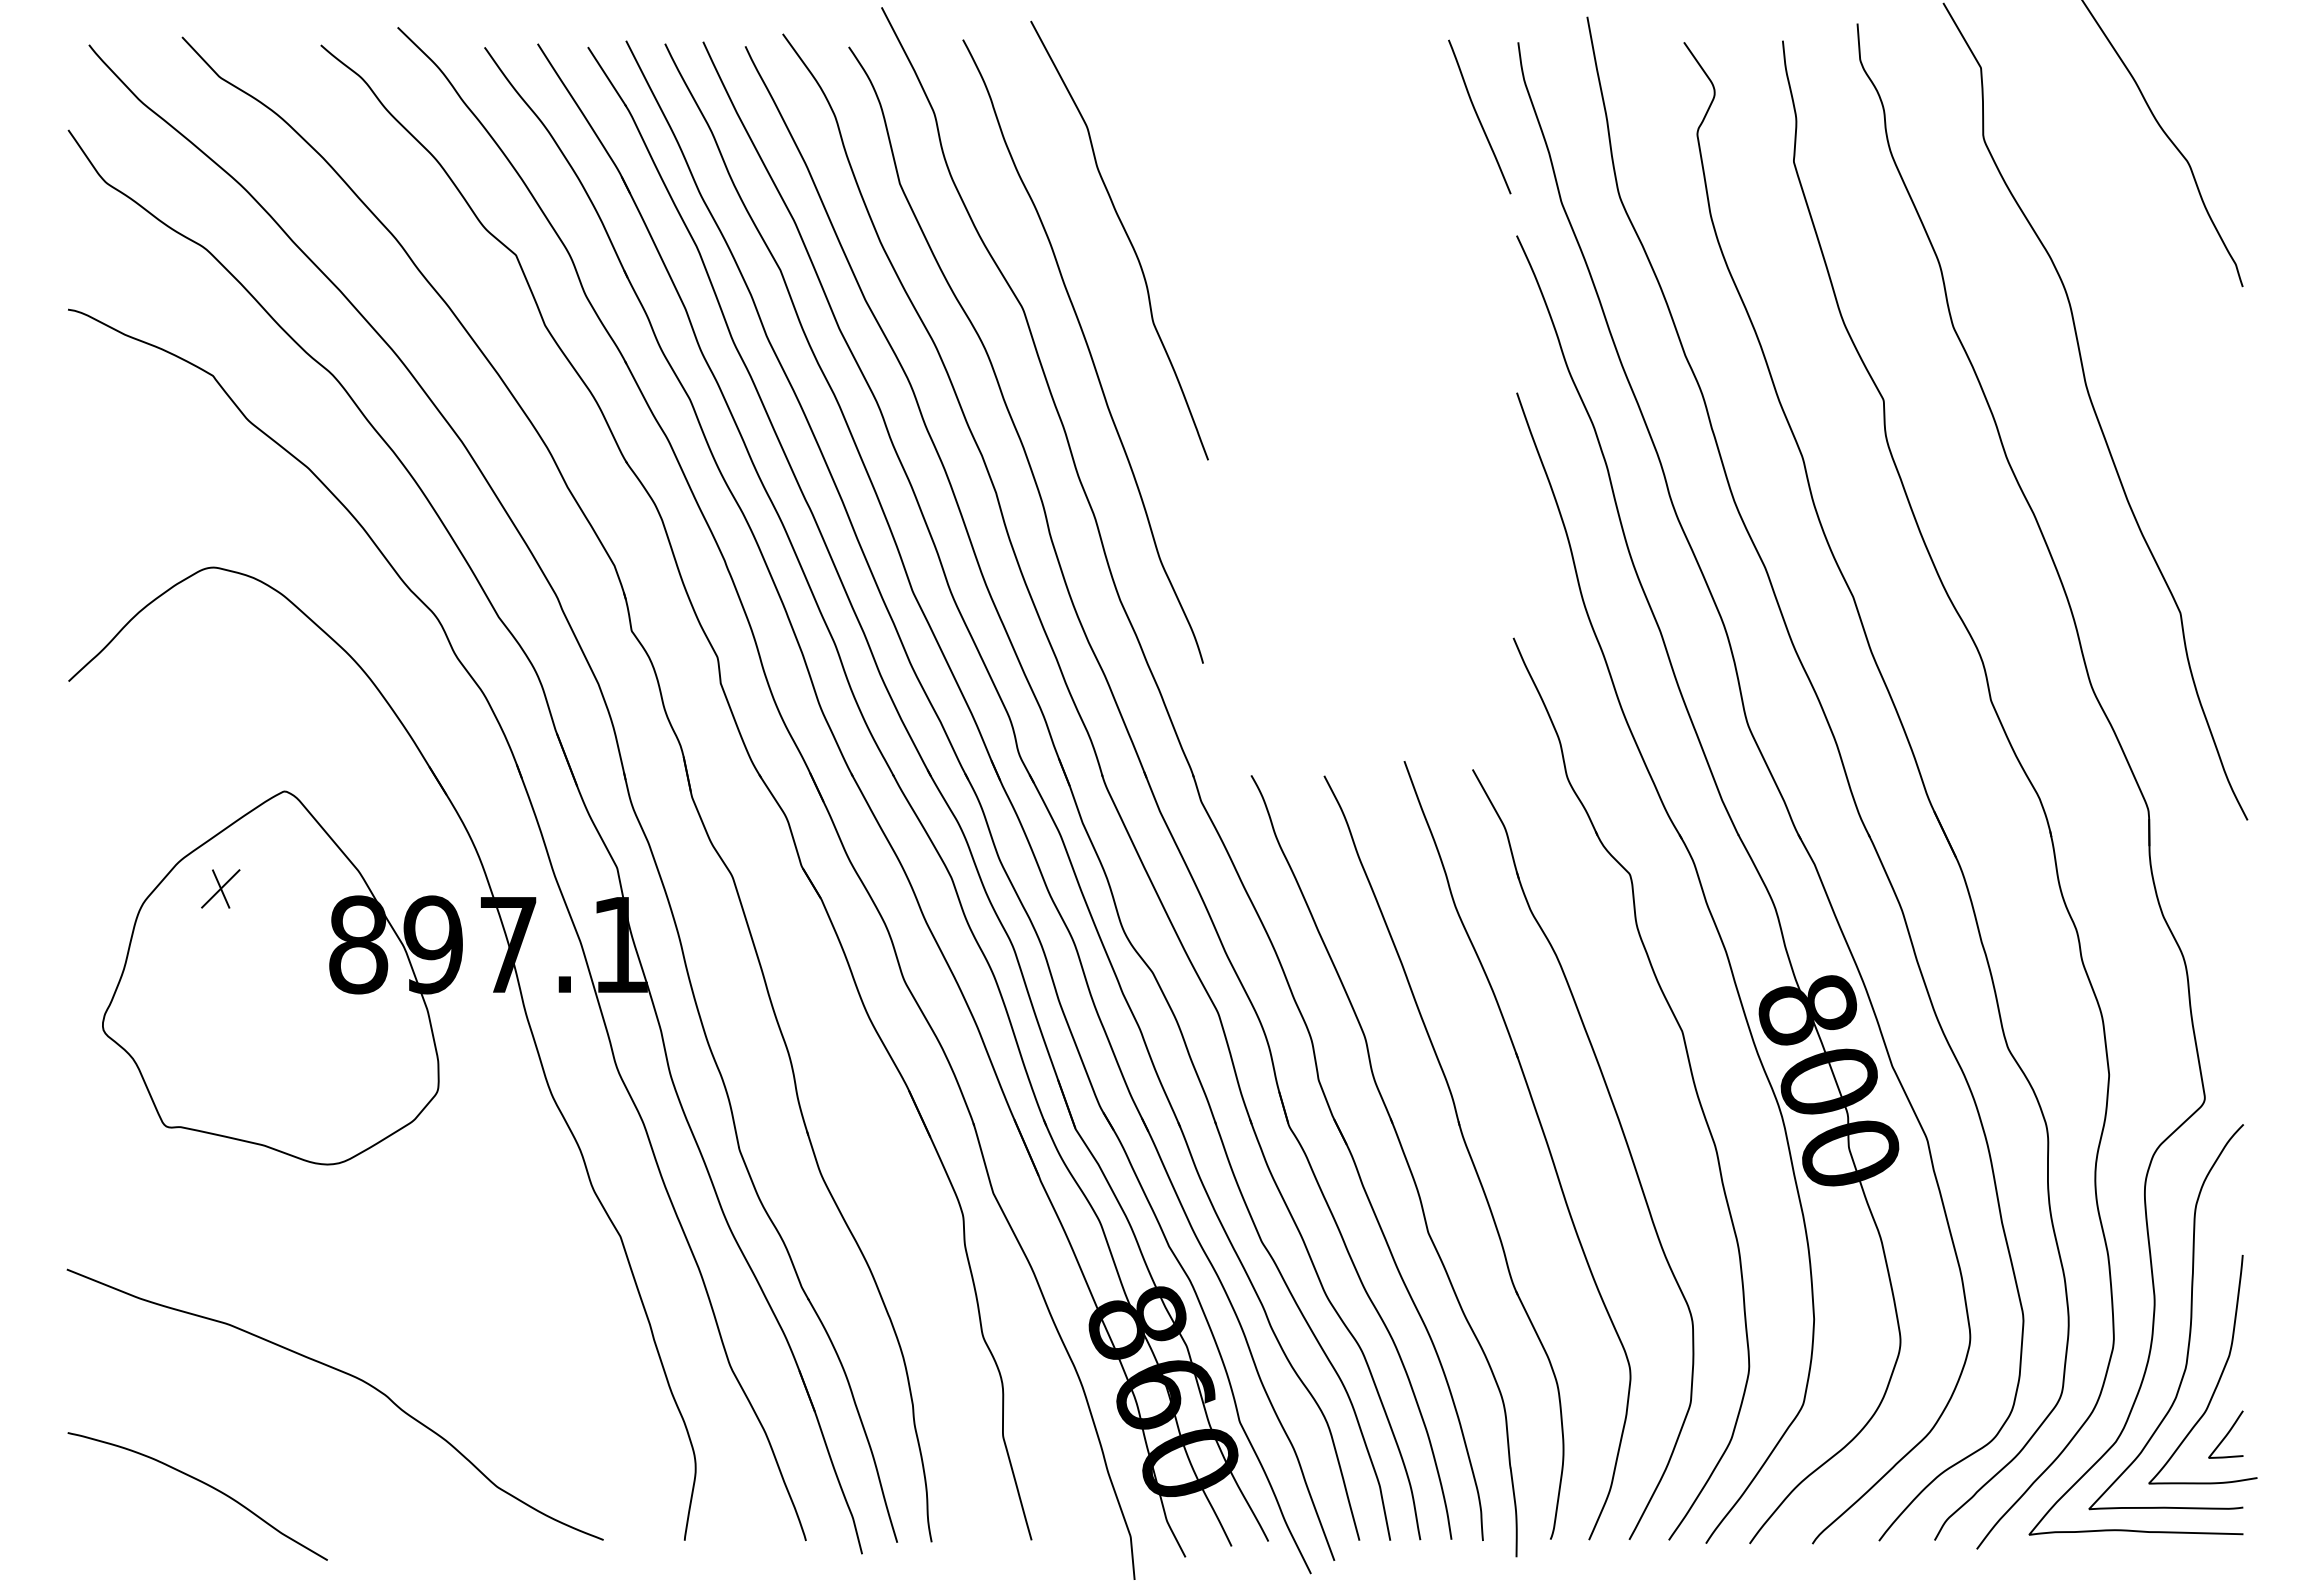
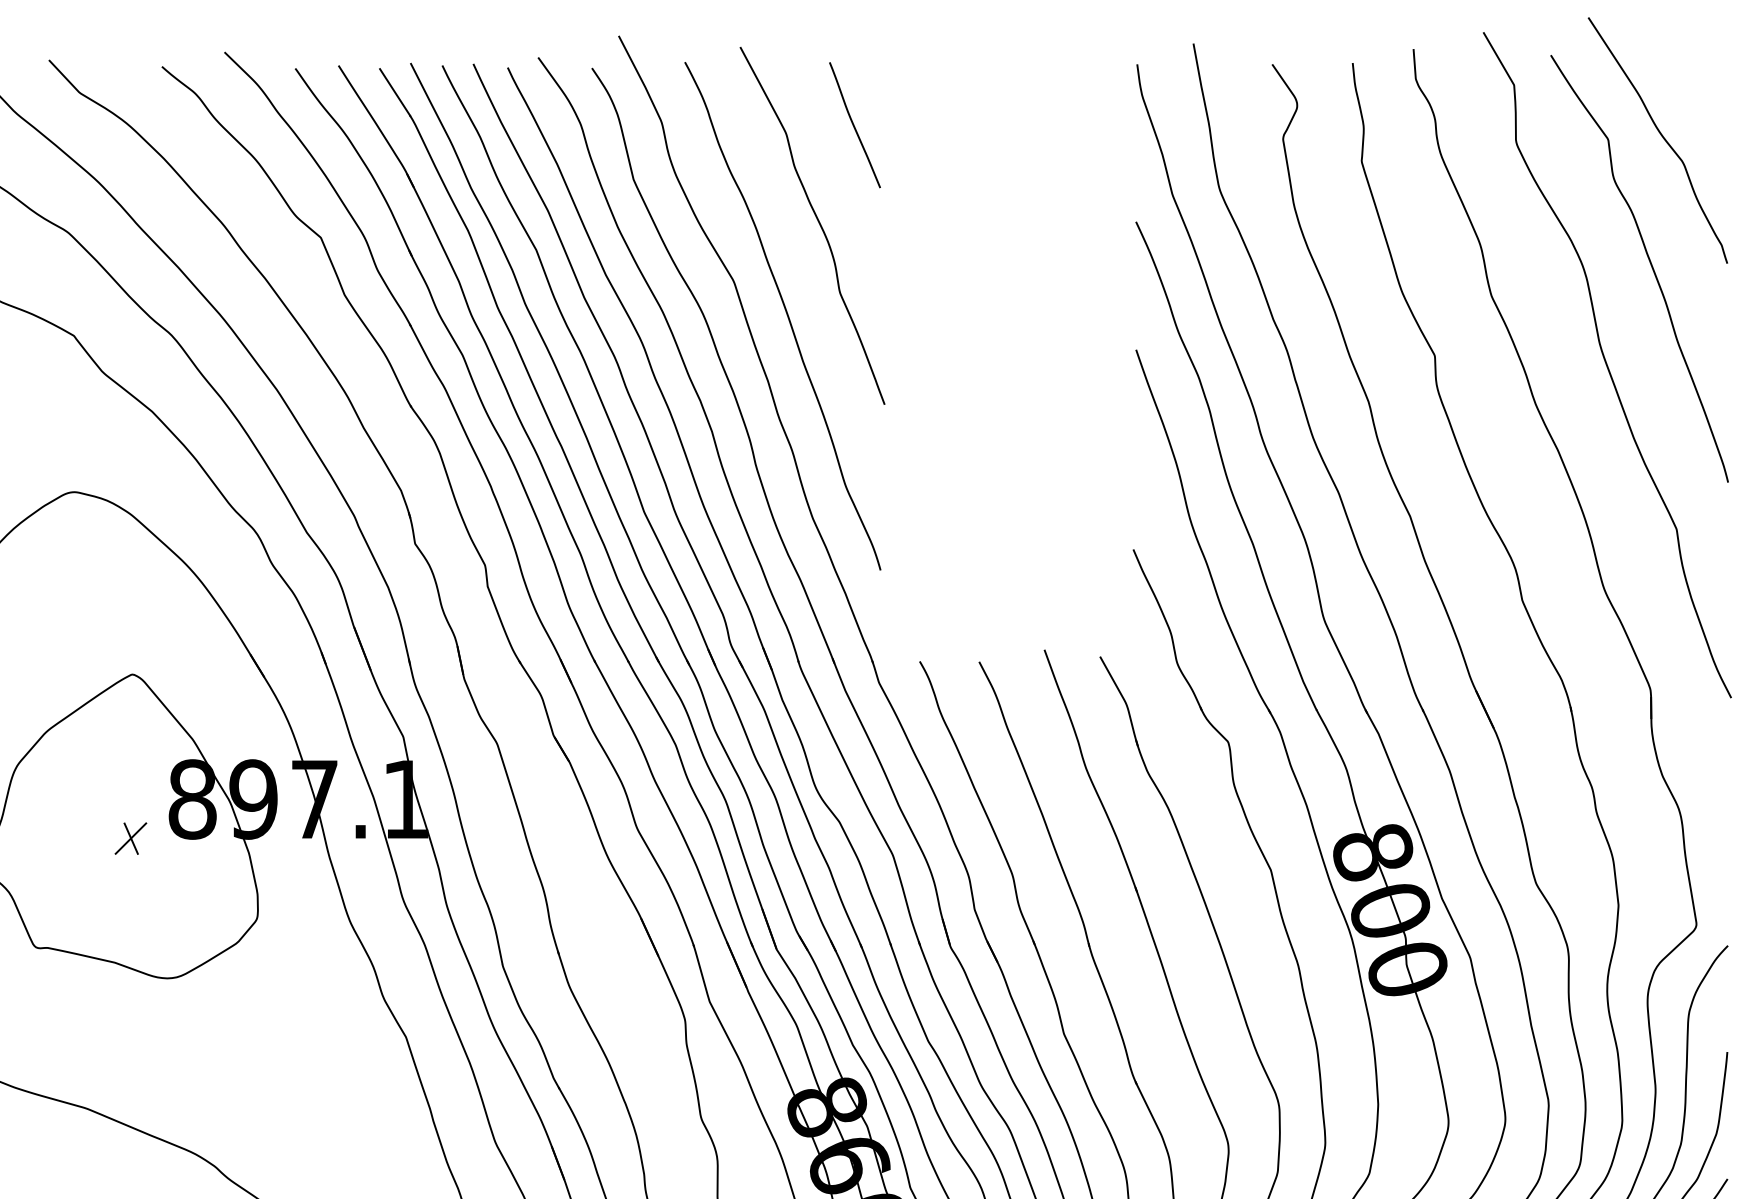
curve: (1478, 116) -> (853, 124), moved
curve: (2147, 286) -> (1649, 263), added
part: (220, 888) -> (130, 838), moved

